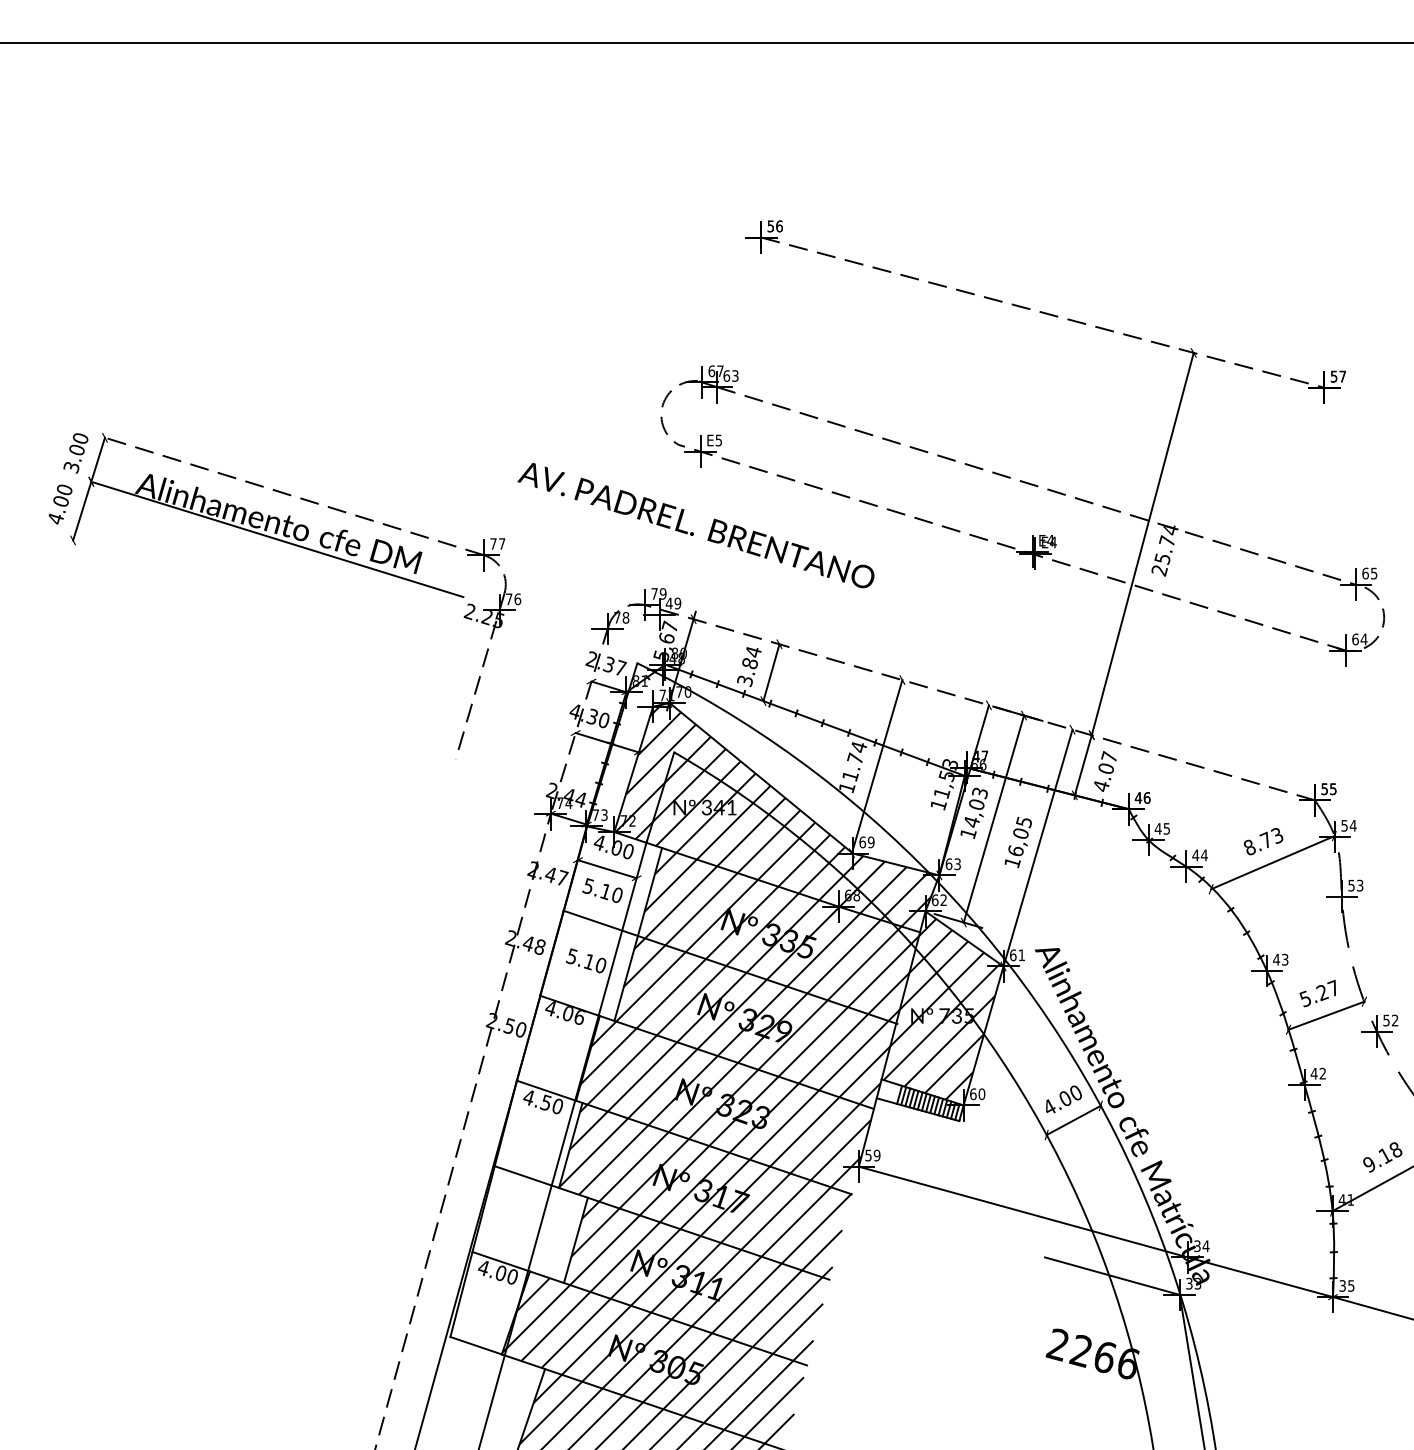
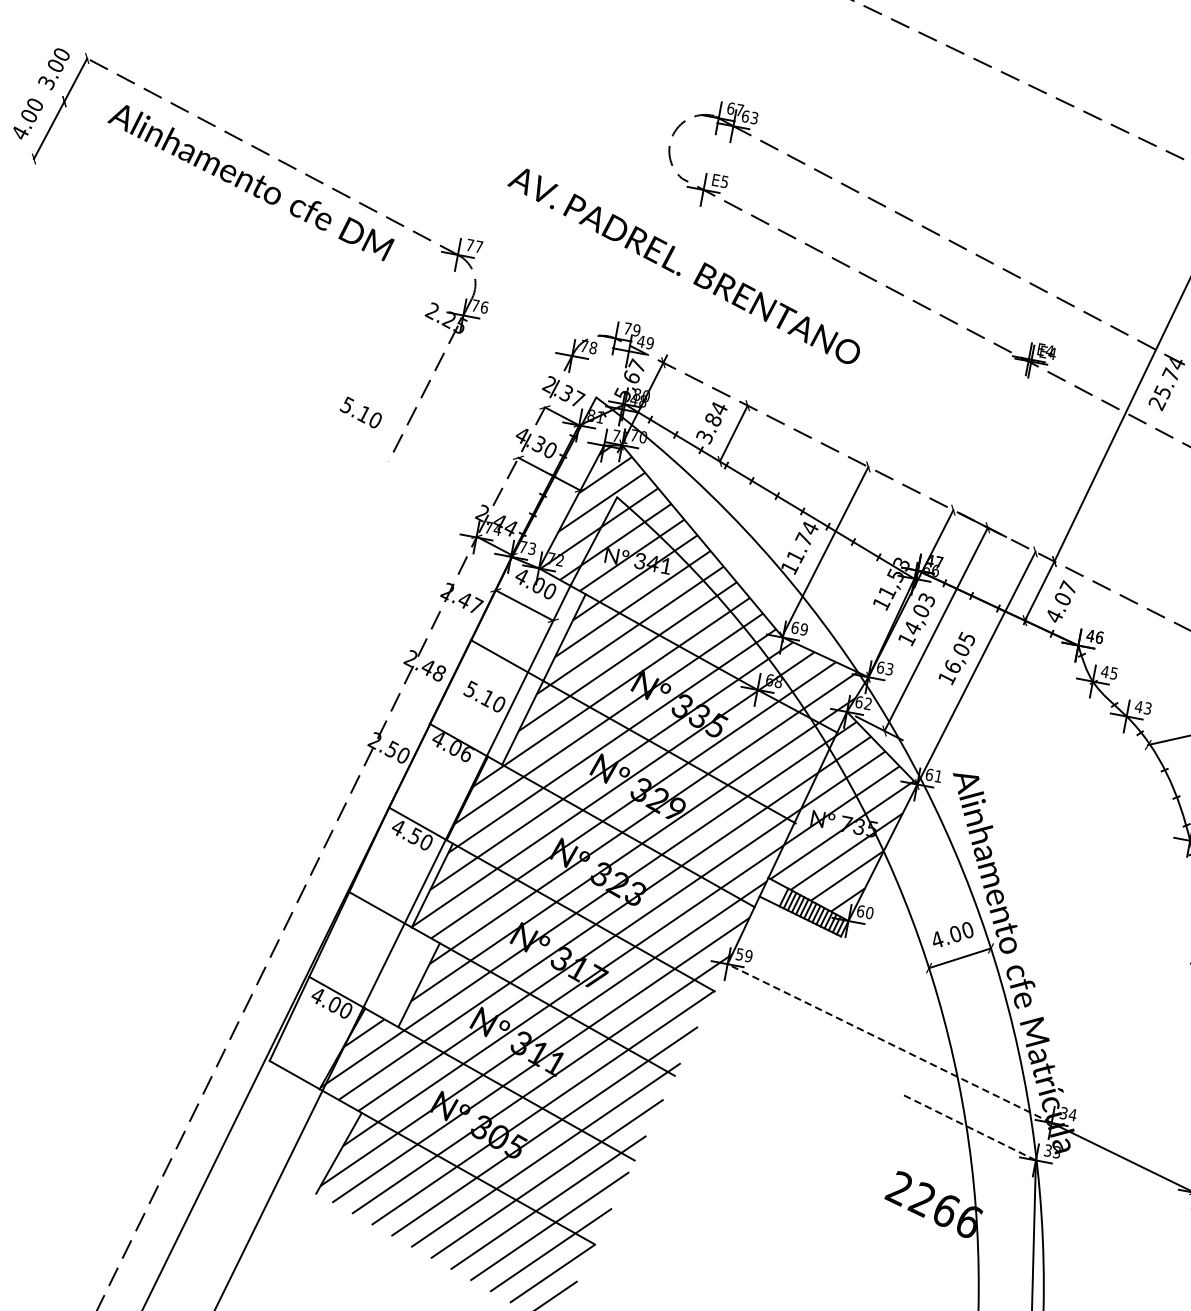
line: (278, 539) -> (247, 198), removed
text: (1203, 855) -> (1146, 708), 44 -> 43
text: (602, 890) -> (361, 412), moved
line: (1023, 1212) -> (889, 1044), solid -> dashed
line: (1112, 1276) -> (969, 1128), solid -> dashed

